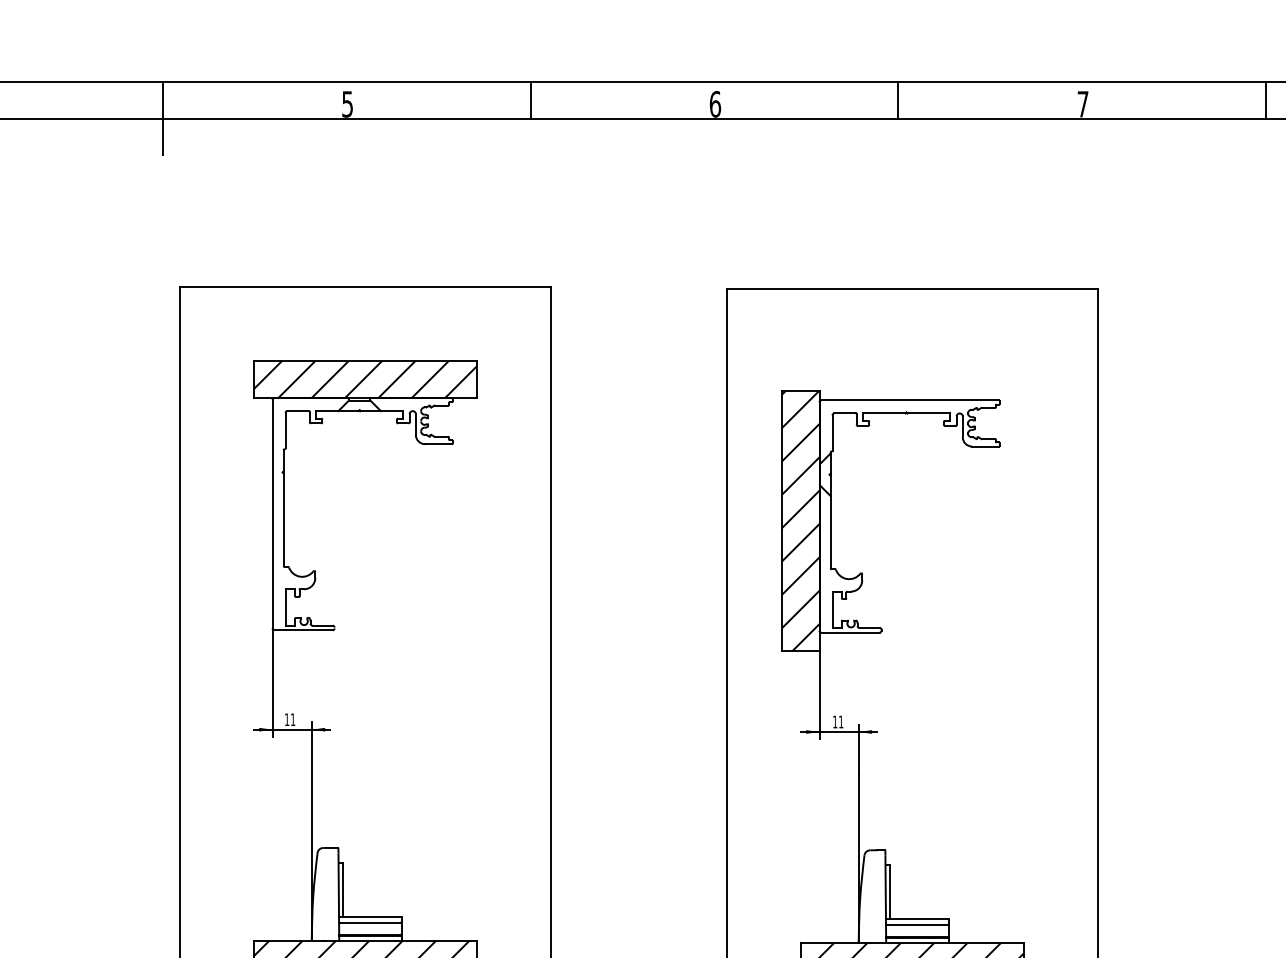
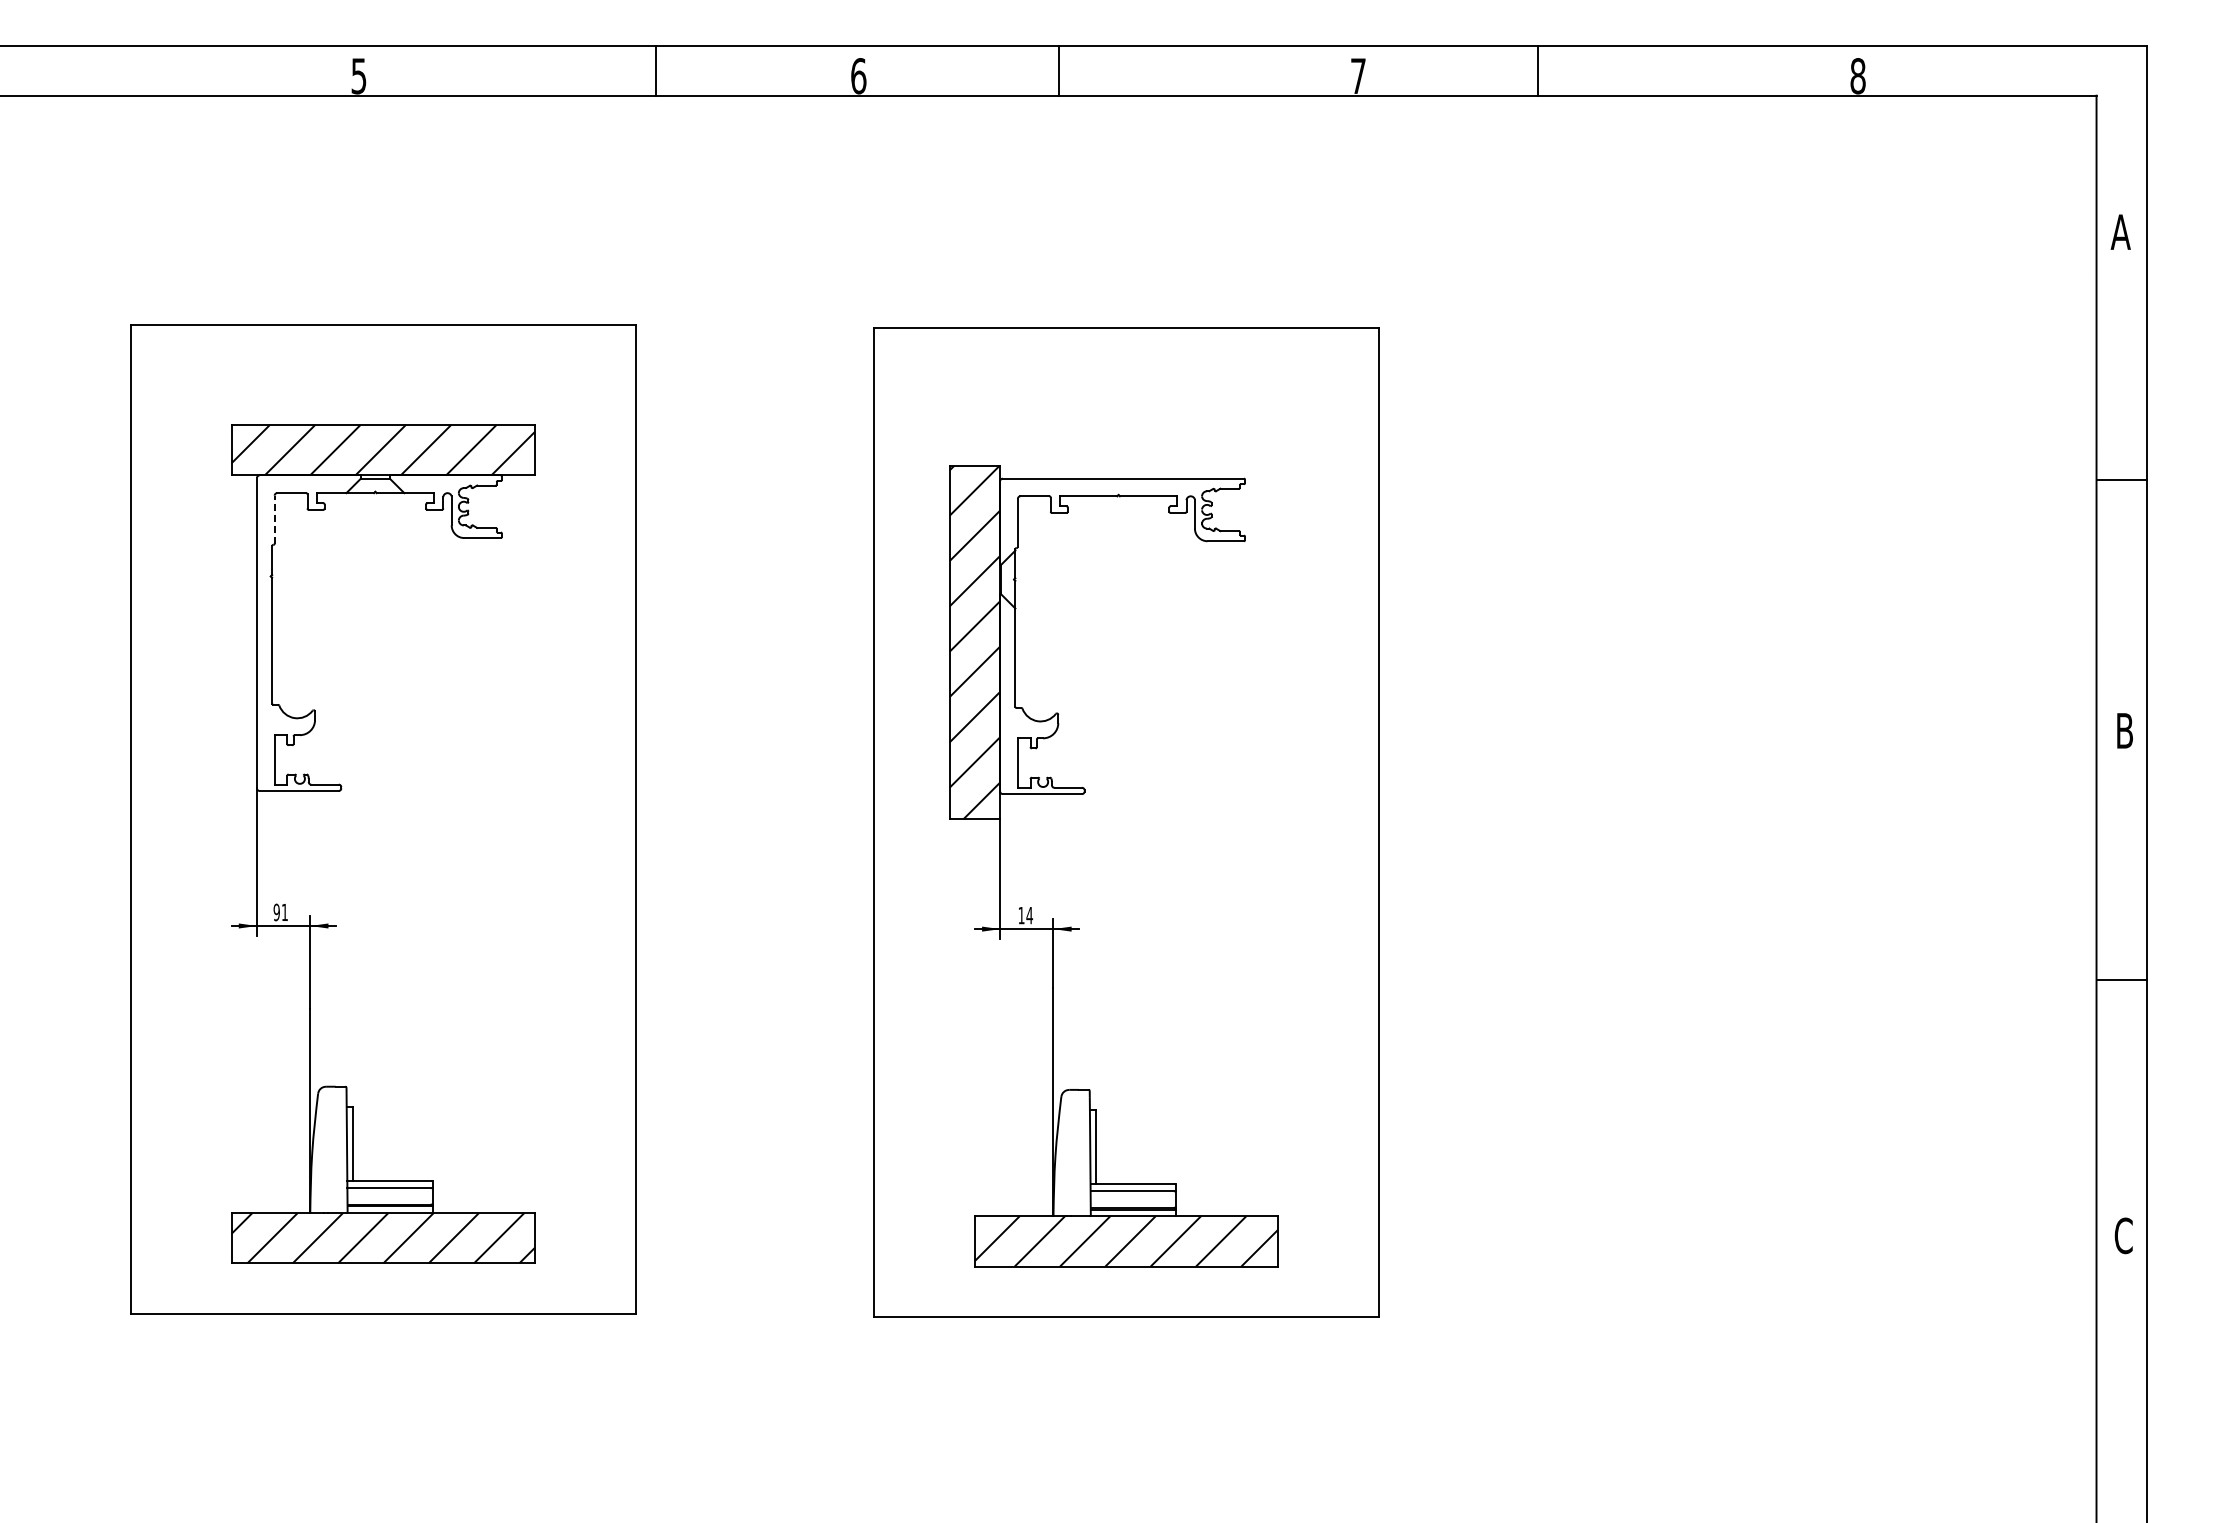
line: (530, 100) -> (655, 70), moved
line: (898, 100) -> (1059, 70), moved
line: (1265, 100) -> (1537, 70), moved
line: (162, 118) -> (107, 95), removed
line: (285, 430) -> (274, 519), solid -> dashed
text: (286, 719) -> (276, 912), 11 -> 91
text: (841, 721) -> (1029, 915), 11 -> 14

